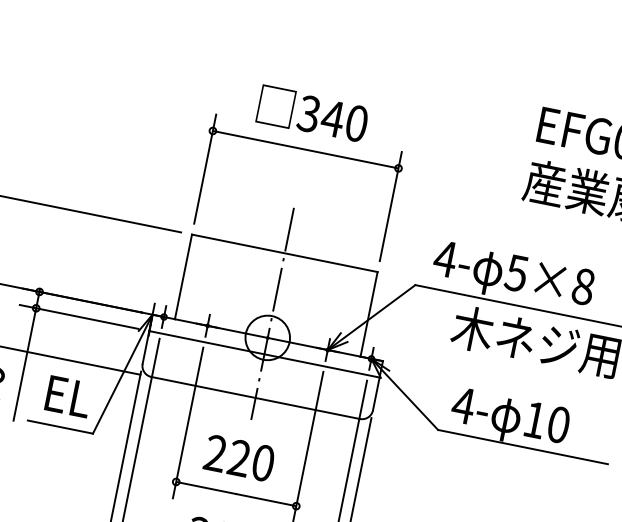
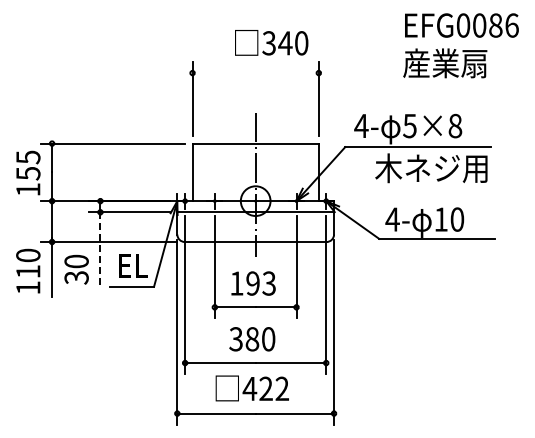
text: (312, 113) -> (271, 42), moved
line: (305, 150) -> (255, 73), removed
line: (24, 365) -> (100, 251), solid -> dashed
text: (238, 458) -> (252, 283), 220 -> 193

